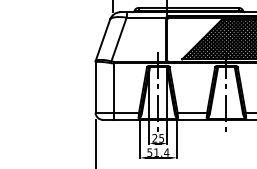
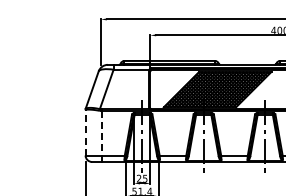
line: (95, 87) -> (85, 132), solid -> dashed
line: (113, 88) -> (101, 133), solid -> dashed

